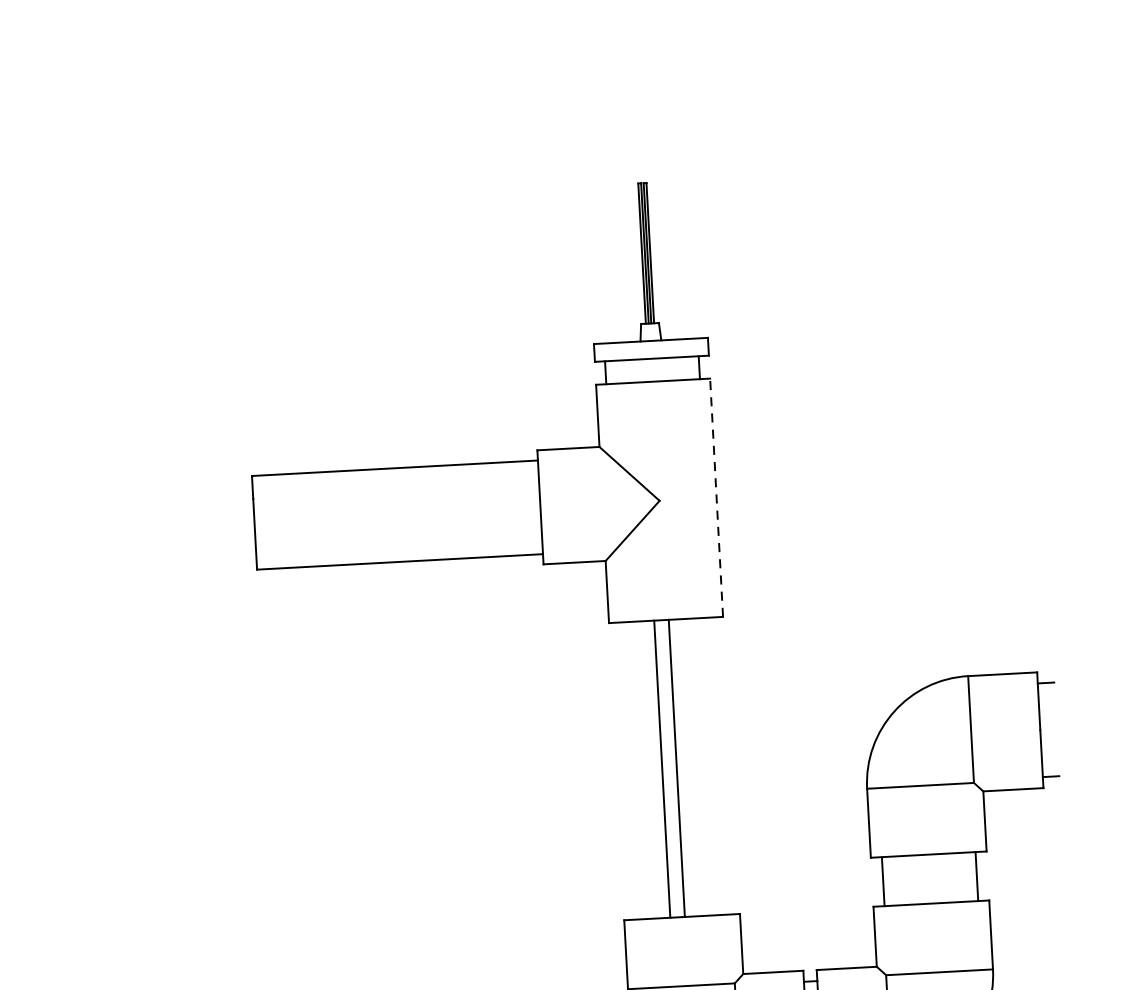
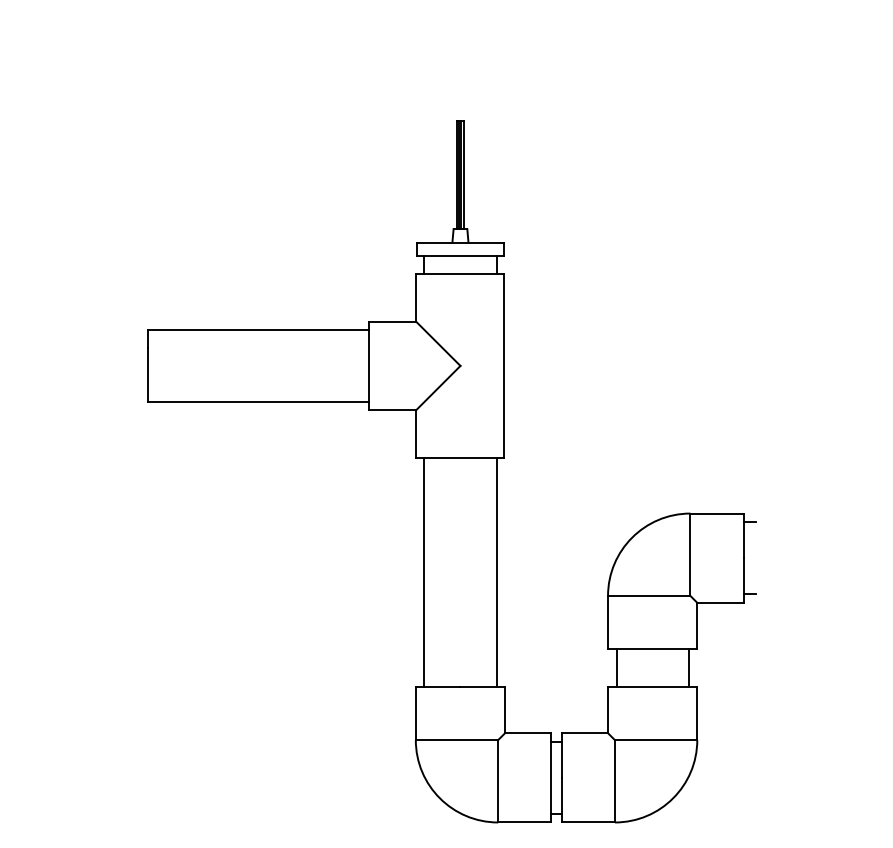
line: (716, 497) -> (504, 365), dashed -> solid
line: (676, 767) -> (496, 571), moved
line: (662, 768) -> (424, 571), moved

